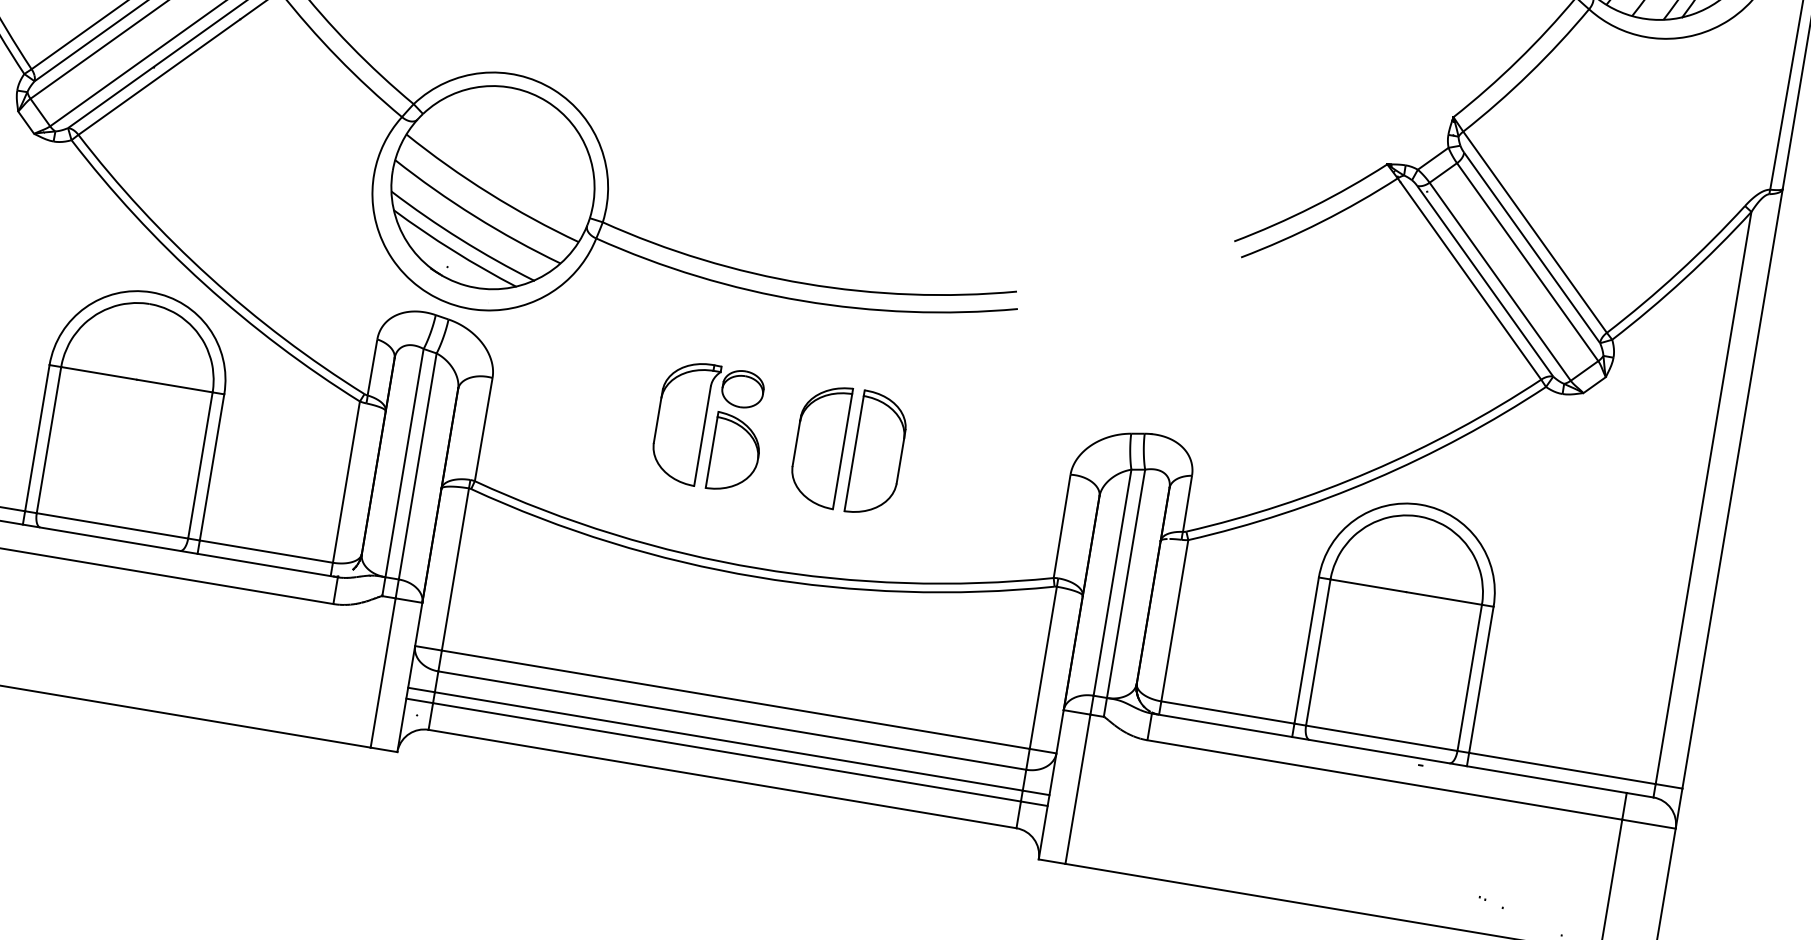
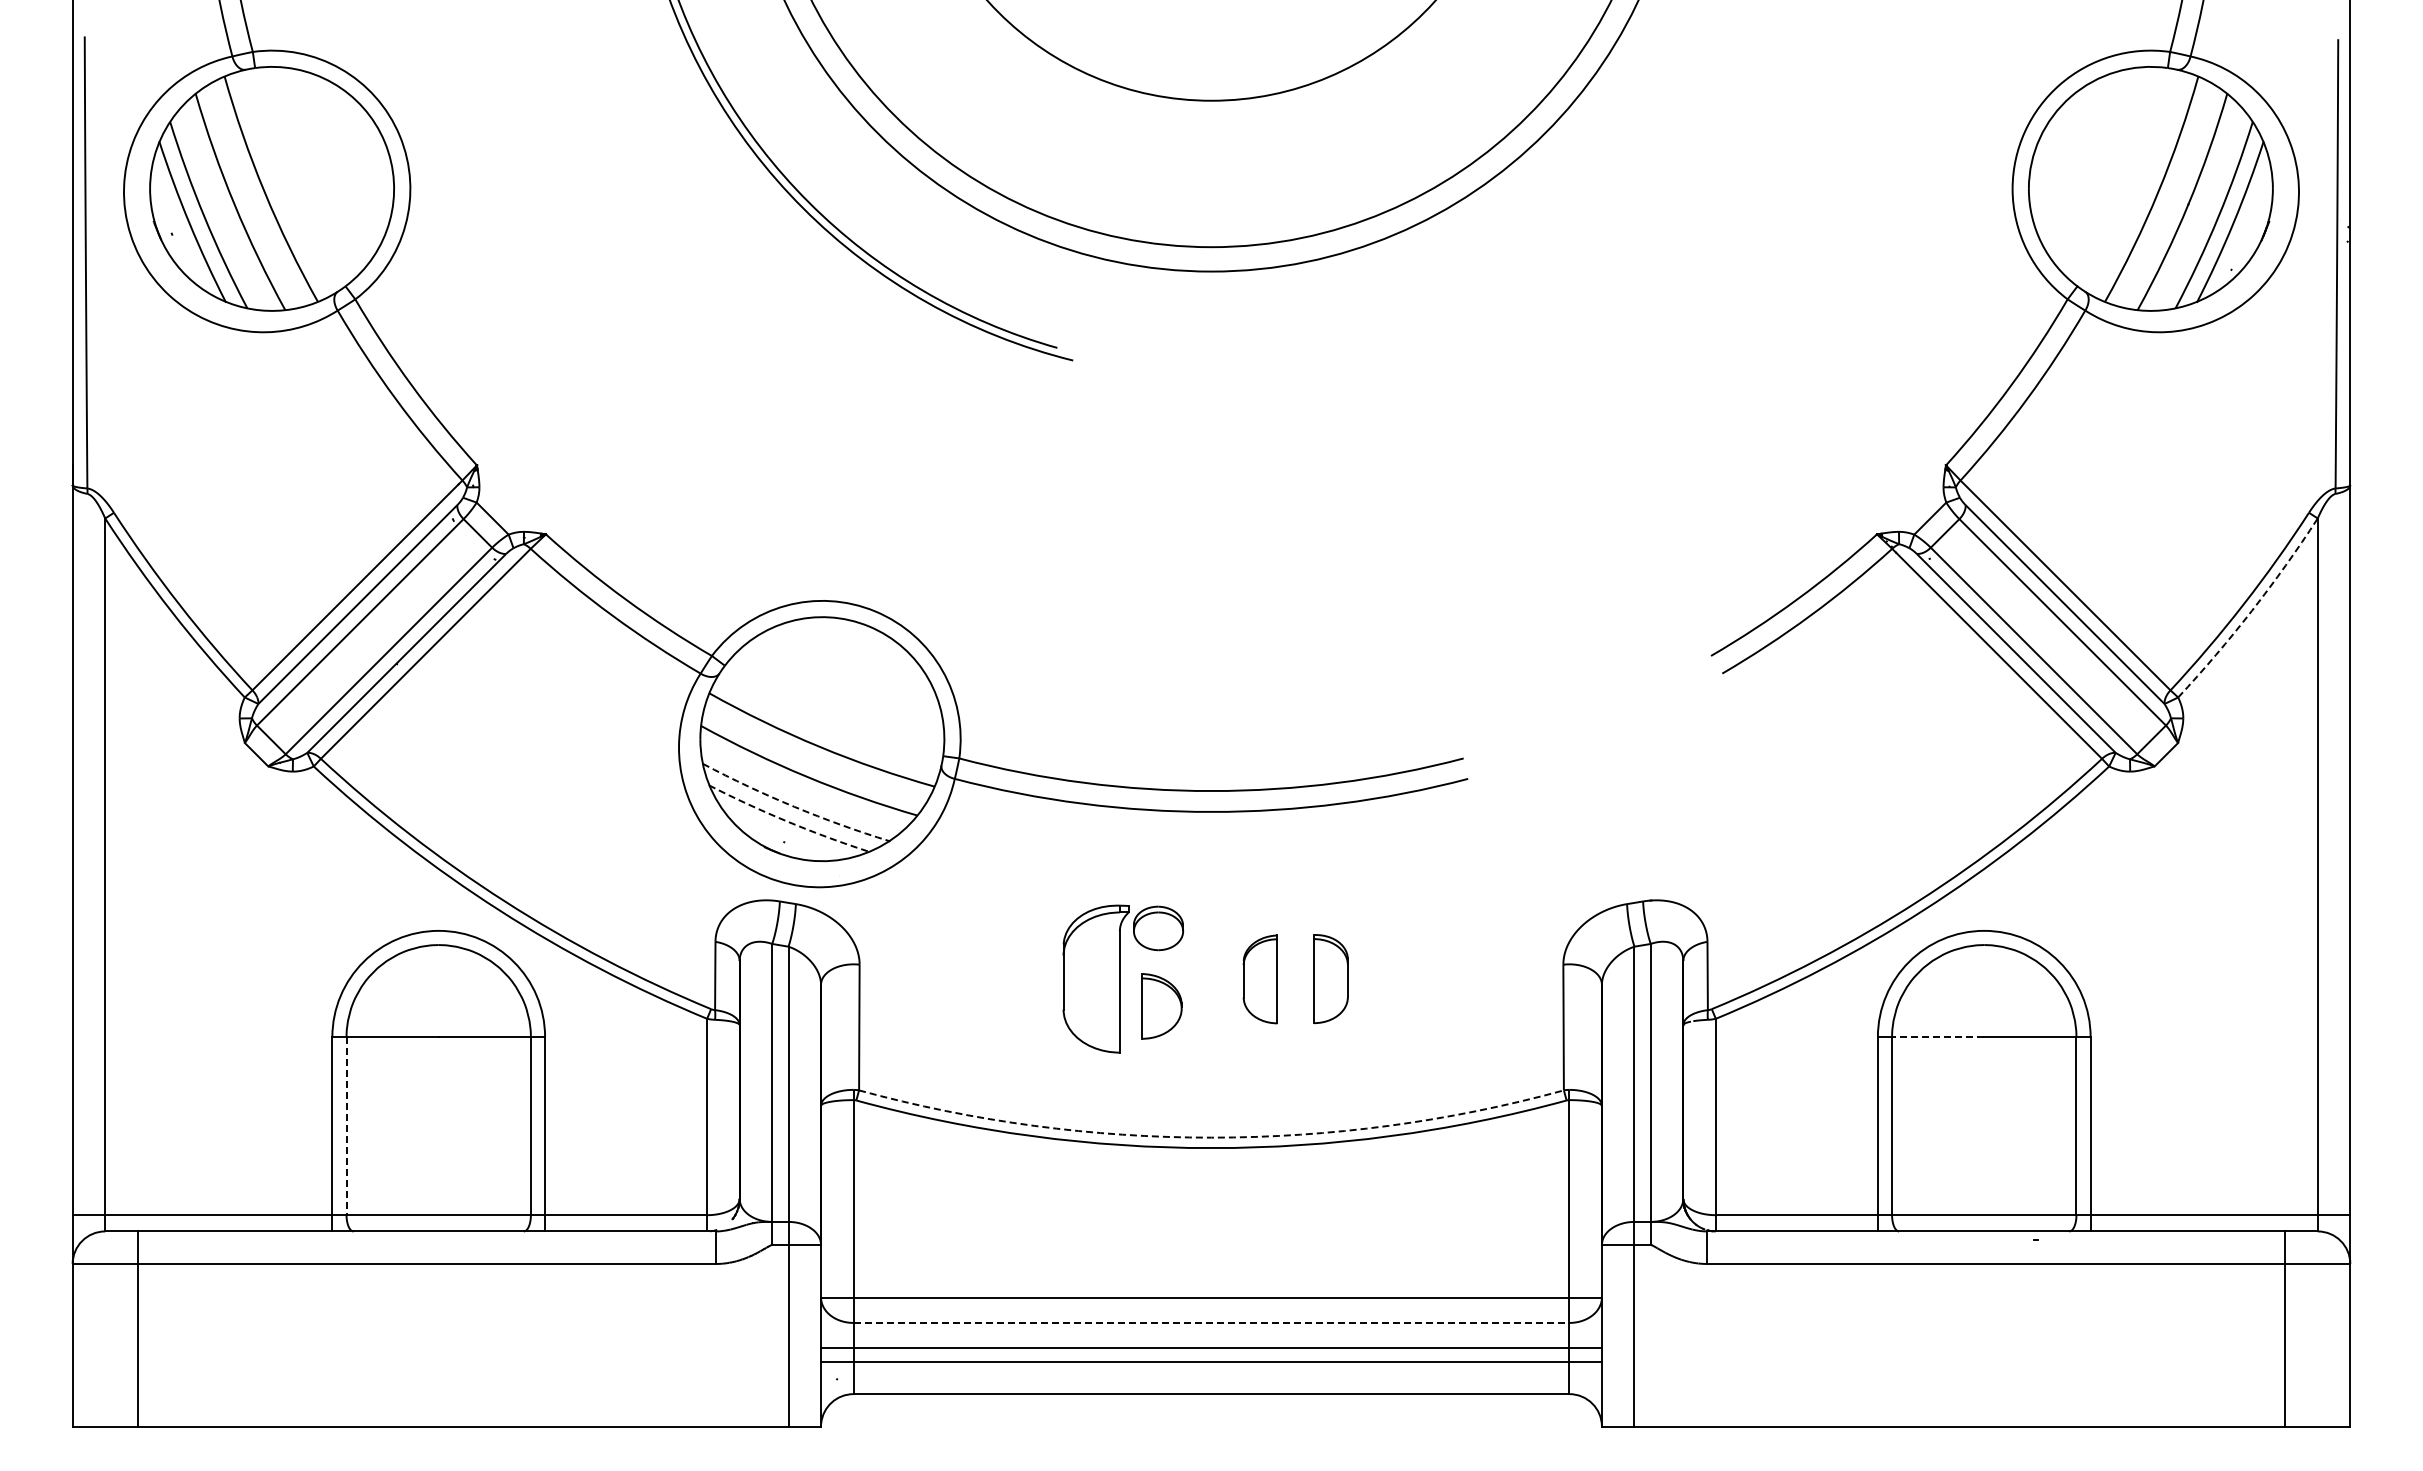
arc: (460, 239) -> (794, 806), solid -> dashed
arc: (453, 250) -> (788, 821), solid -> dashed
arc: (1684, 278) -> (2251, 610), solid -> dashed
line: (48, 440) -> (346, 1126), solid -> dashed
part: (819, 445) -> (1260, 979), size x0.6
part: (734, 453) -> (1161, 1006), size x0.7
part: (877, 454) -> (1330, 978), size x0.6
arc: (757, 568) -> (1211, 1137), solid -> dashed
line: (1367, 585) -> (1937, 1037), solid -> dashed
line: (732, 720) -> (1211, 1322), solid -> dashed

